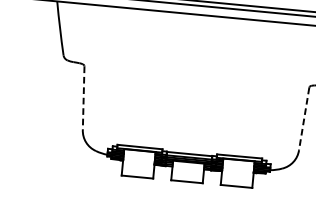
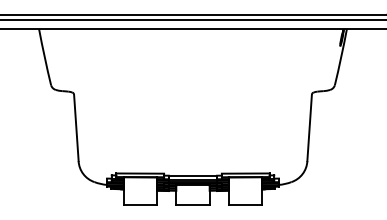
line: (83, 98) -> (76, 128), dashed -> solid
line: (303, 119) -> (309, 128), dashed -> solid

